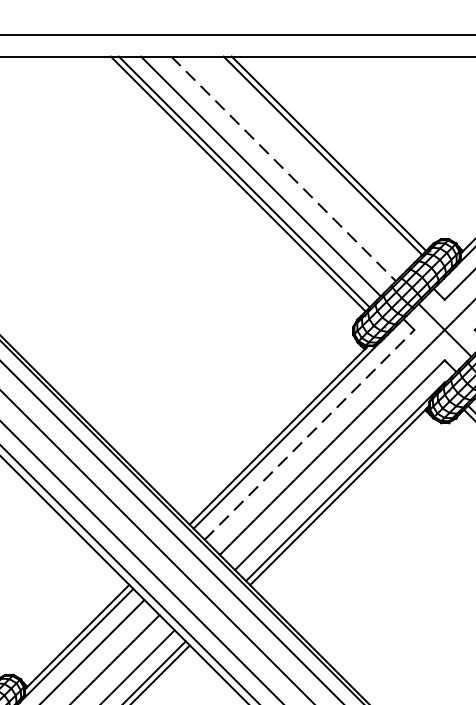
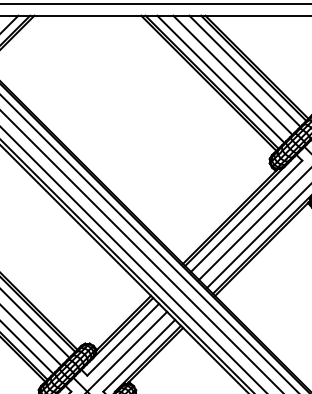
line: (305, 159) -> (244, 70), added
line: (284, 169) -> (233, 75), dashed -> solid
line: (309, 435) -> (246, 216), dashed -> solid

